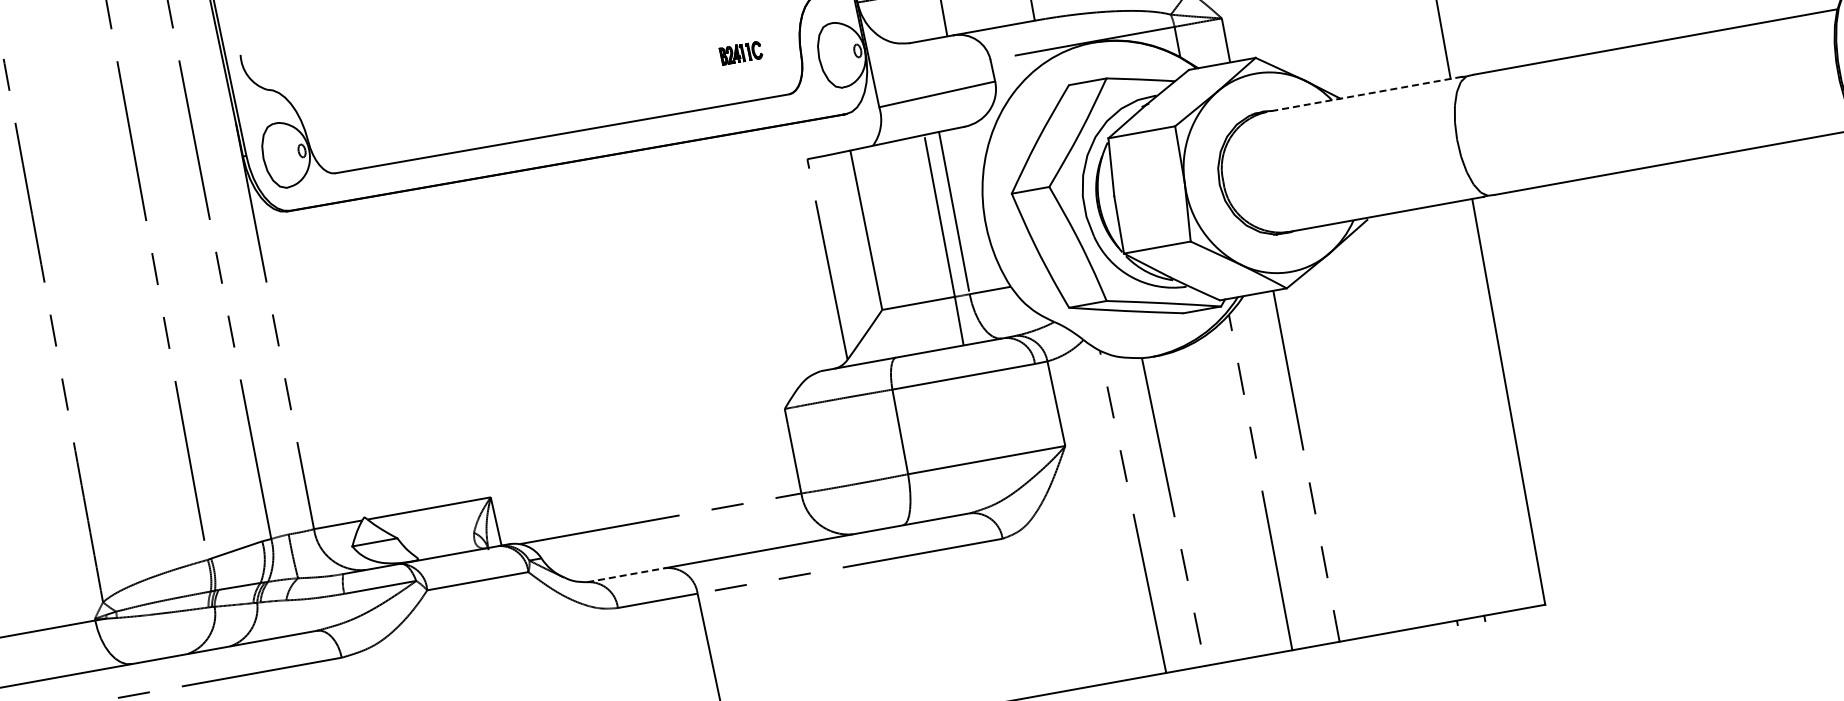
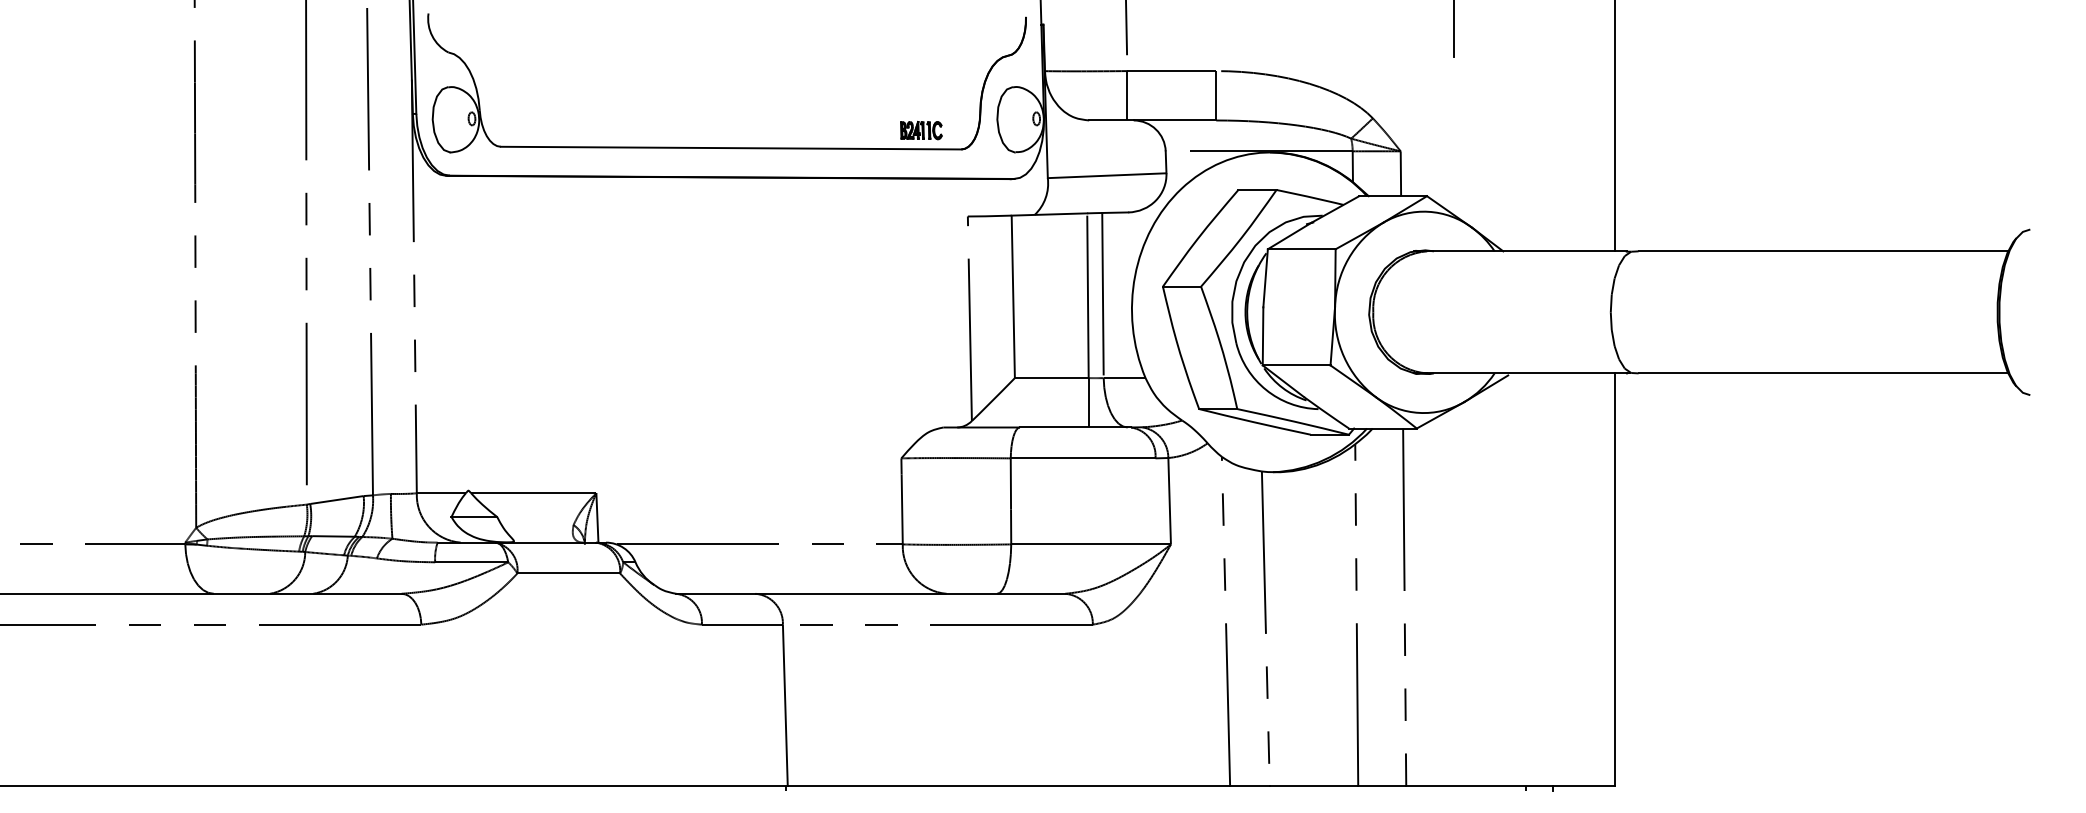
part: (741, 53) -> (921, 130), moved
line: (1364, 94) -> (1527, 251), dashed -> solid
line: (625, 574) -> (715, 593), dashed -> solid

